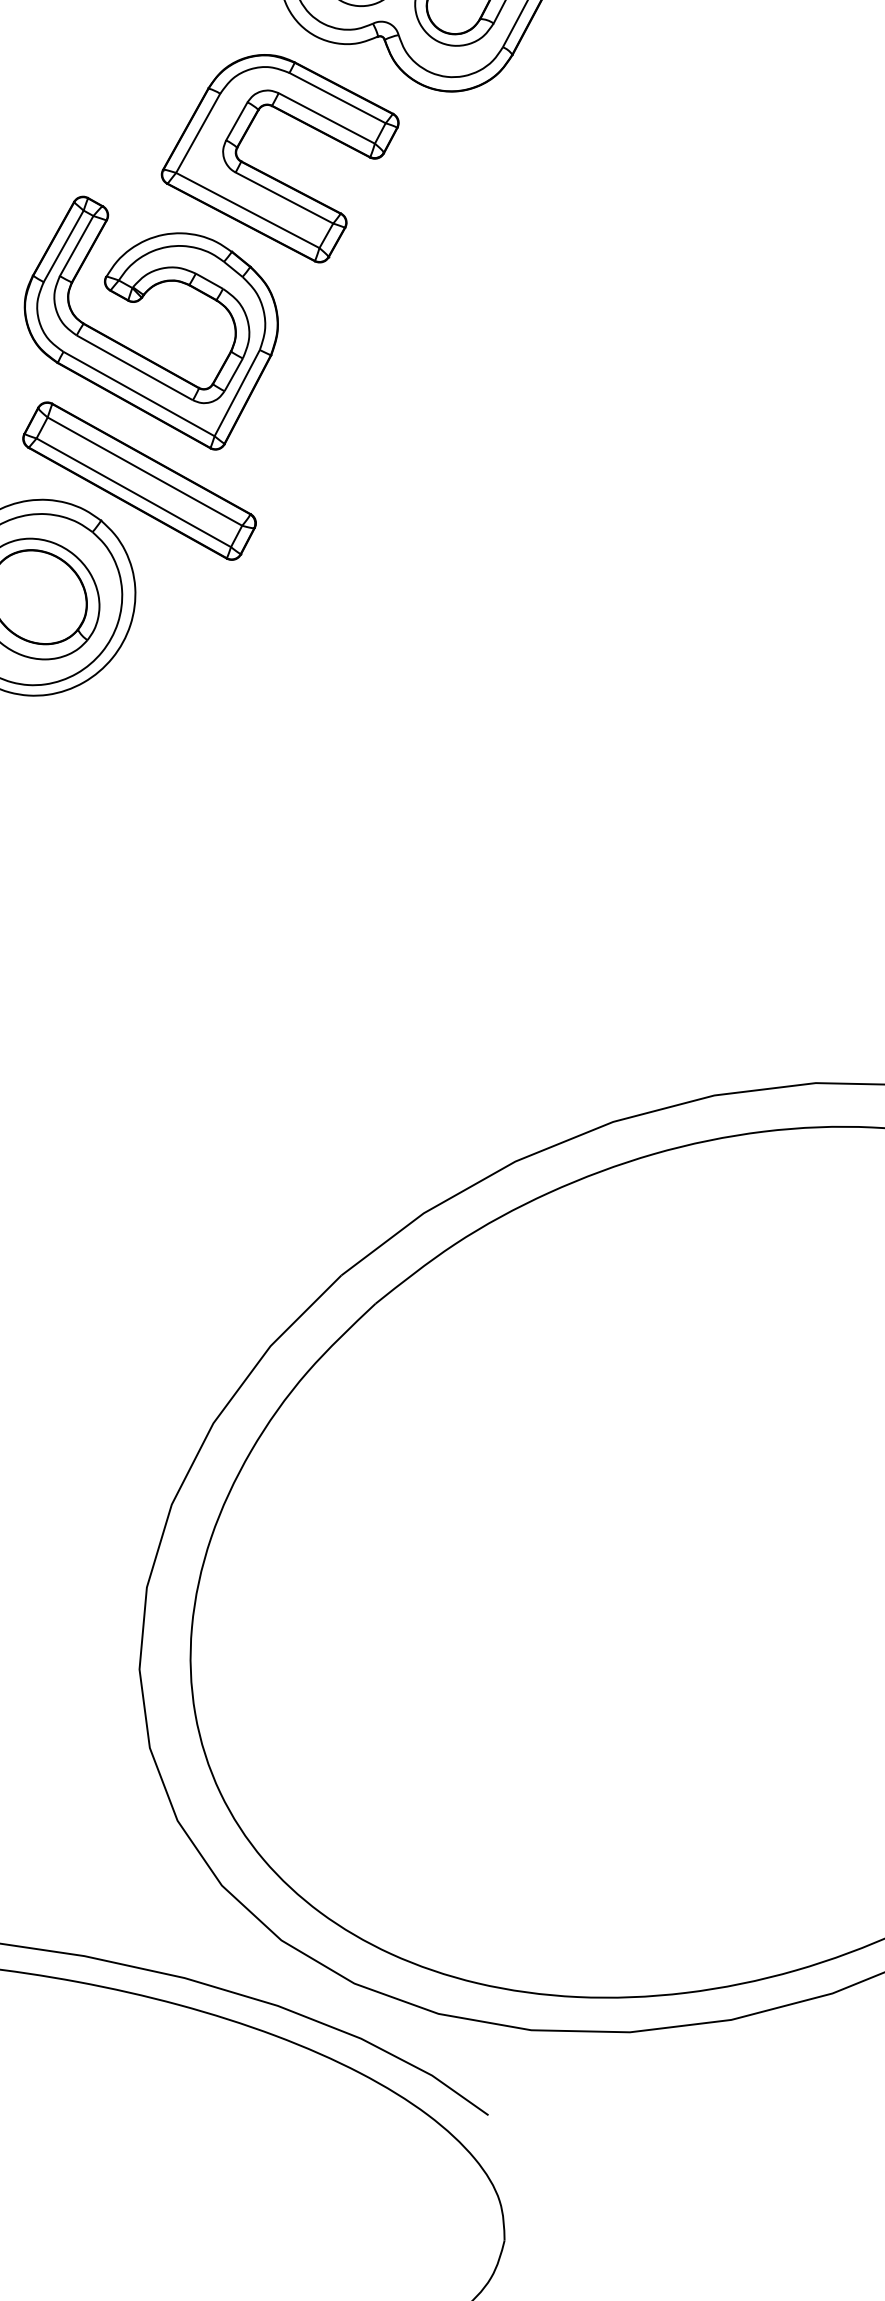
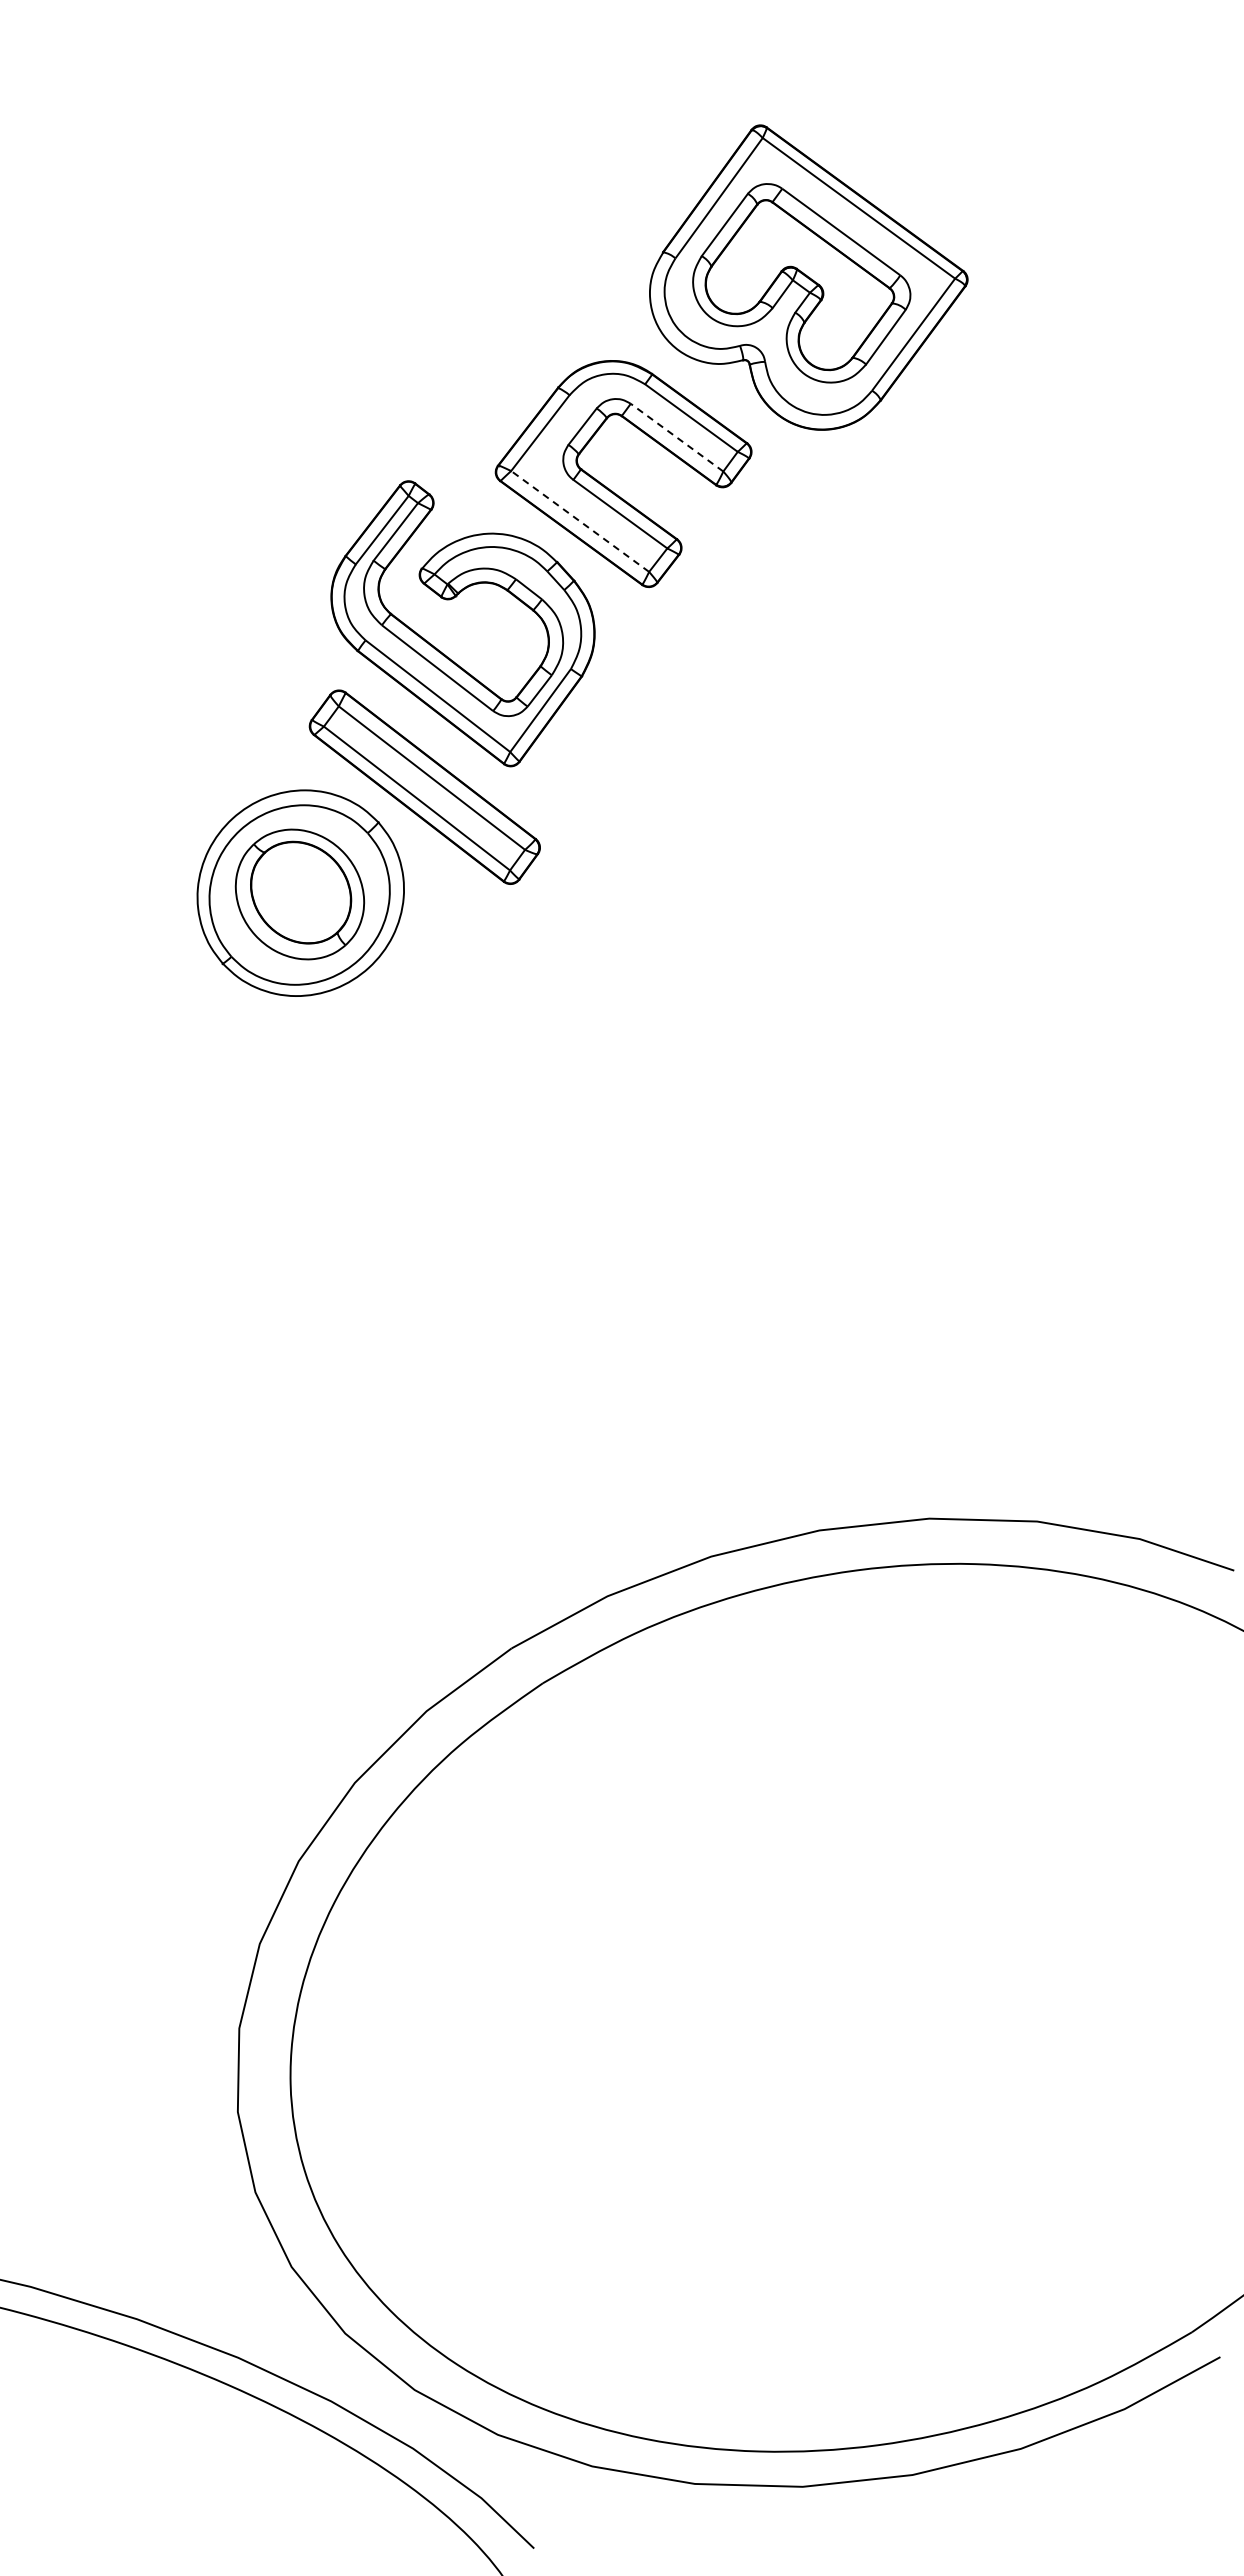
line: (326, 118) -> (676, 437), solid -> dashed
line: (247, 210) -> (579, 521), solid -> dashed

